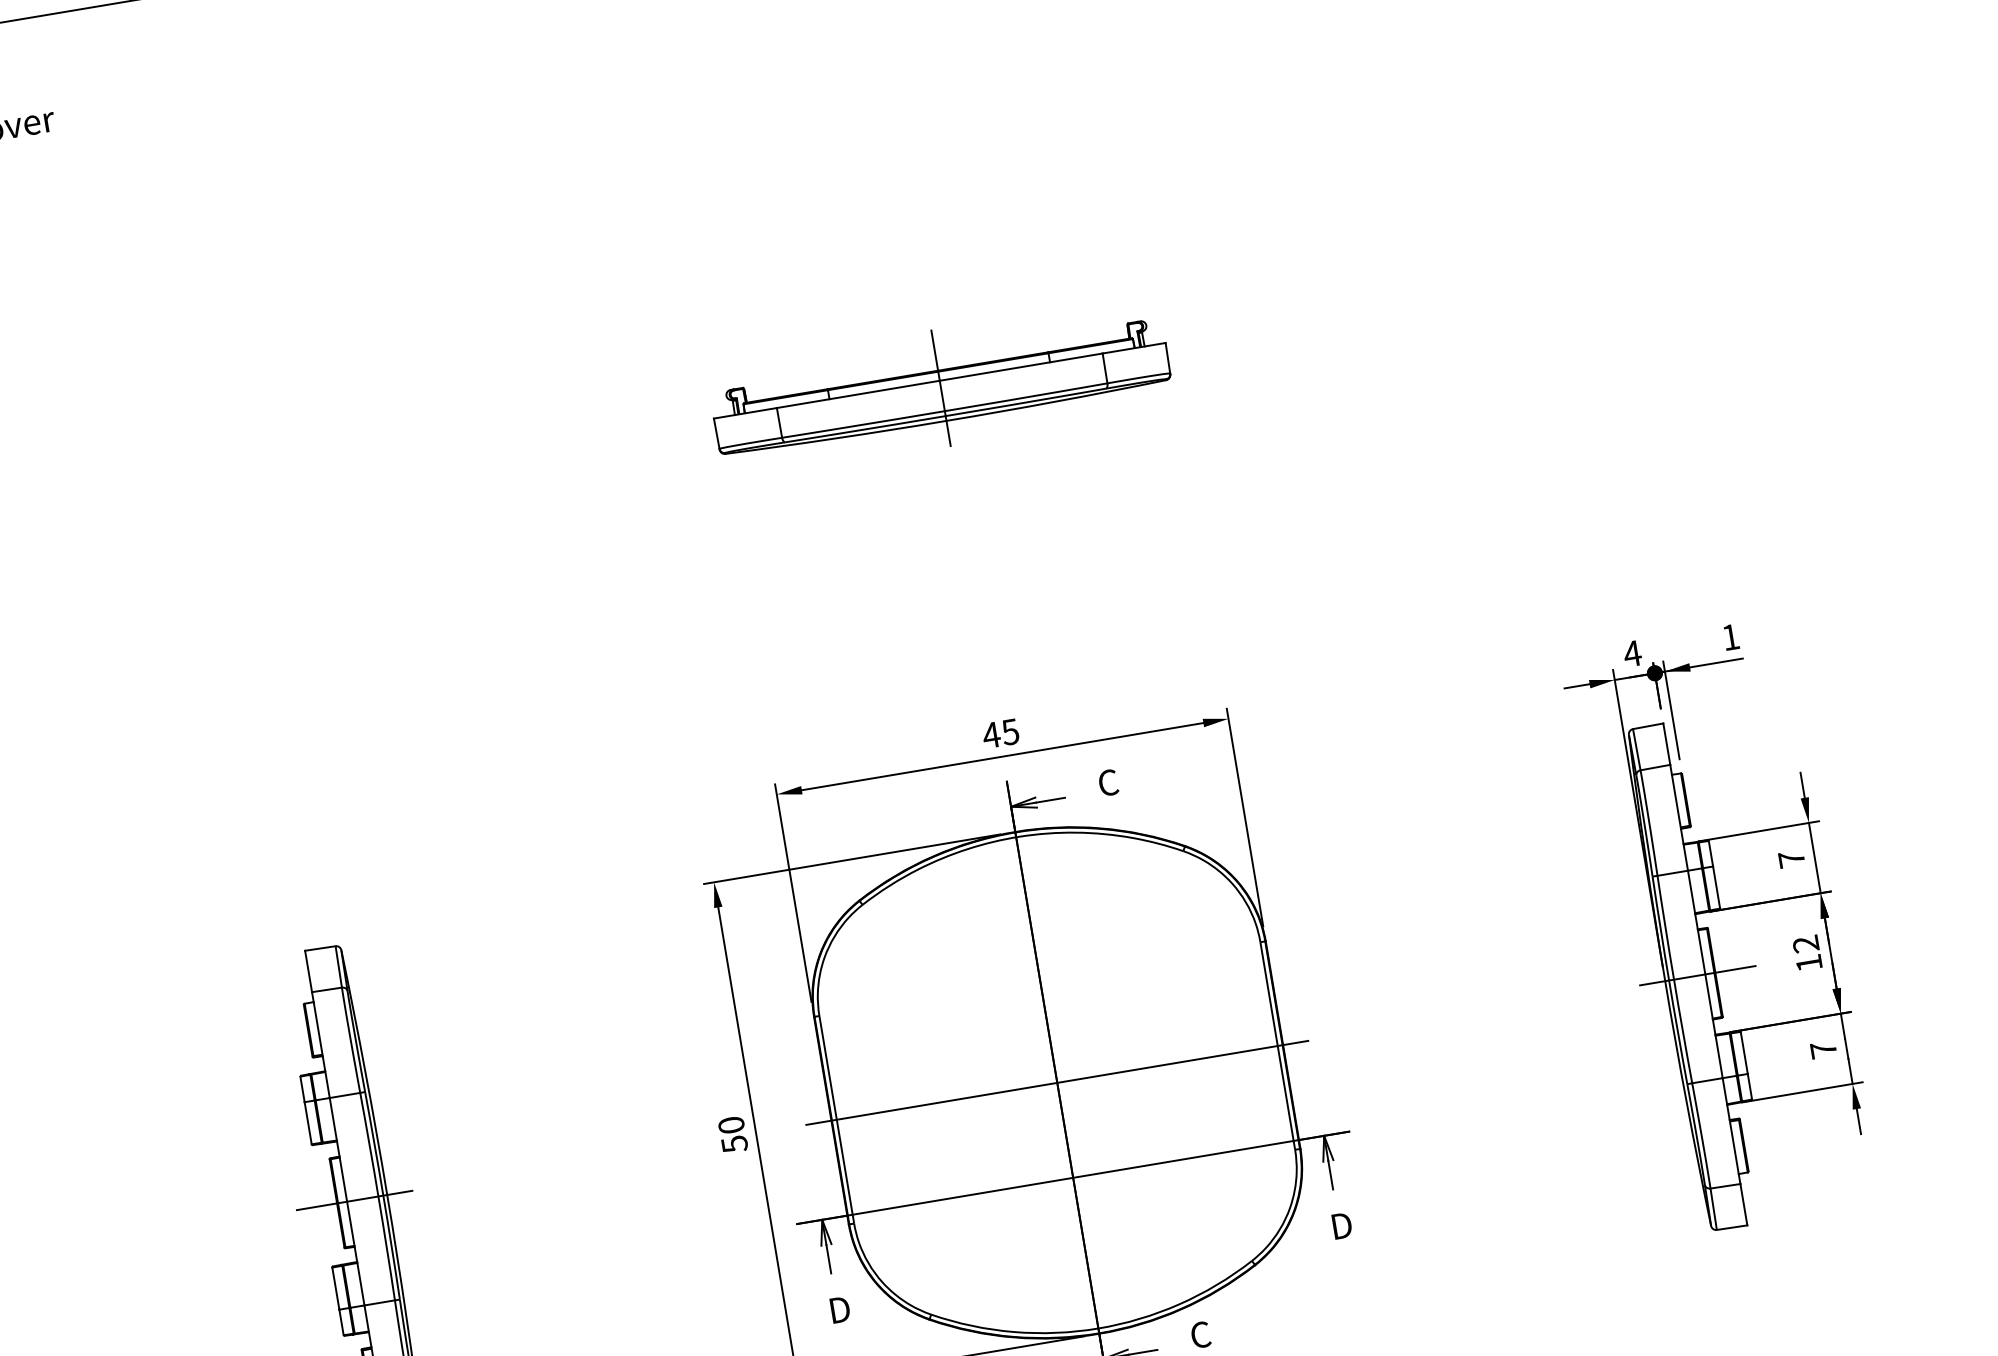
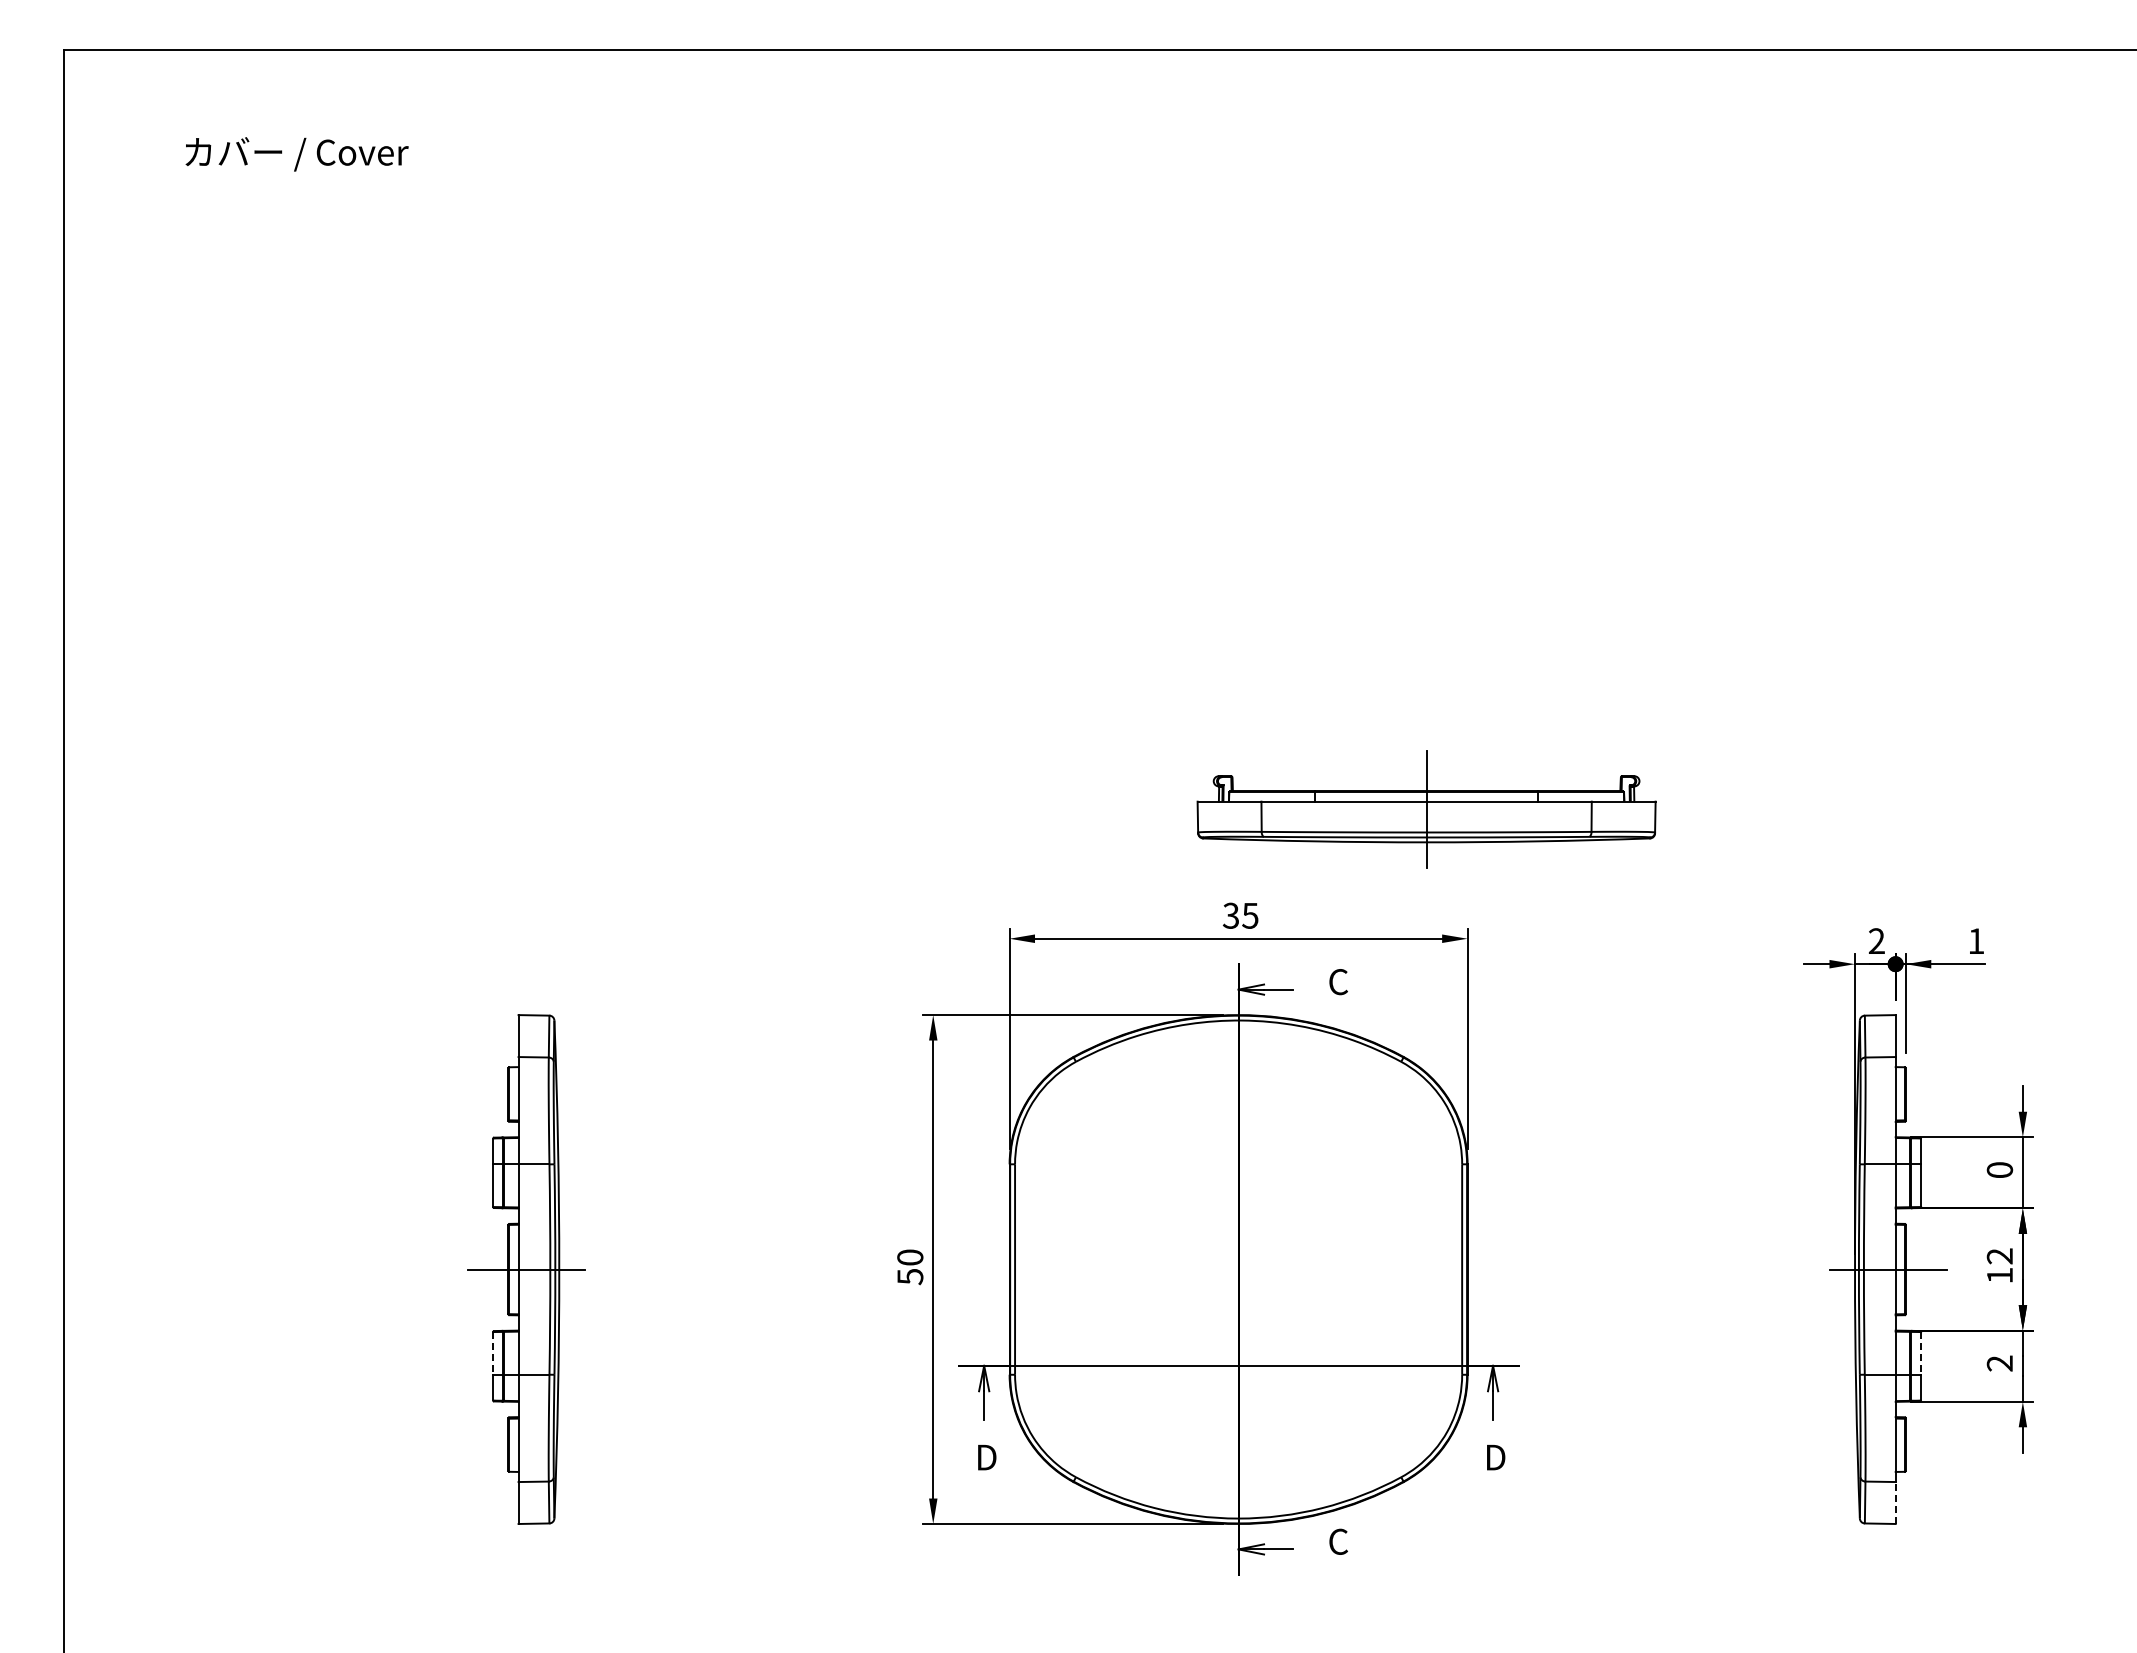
part: (940, 388) -> (1426, 809), moved
text: (1632, 653) -> (1876, 940), 4 -> 2
text: (990, 735) -> (1230, 915), 45 -> 35
text: (1791, 858) -> (1999, 1169), 7 -> 0
text: (1823, 1049) -> (1999, 1363), 7 -> 2
line: (1744, 1052) -> (1921, 1353), solid -> dashed
line: (1057, 1082) -> (1238, 1269), removed
line: (1743, 1205) -> (1895, 1503), solid -> dashed
line: (336, 1288) -> (493, 1353), solid -> dashed

